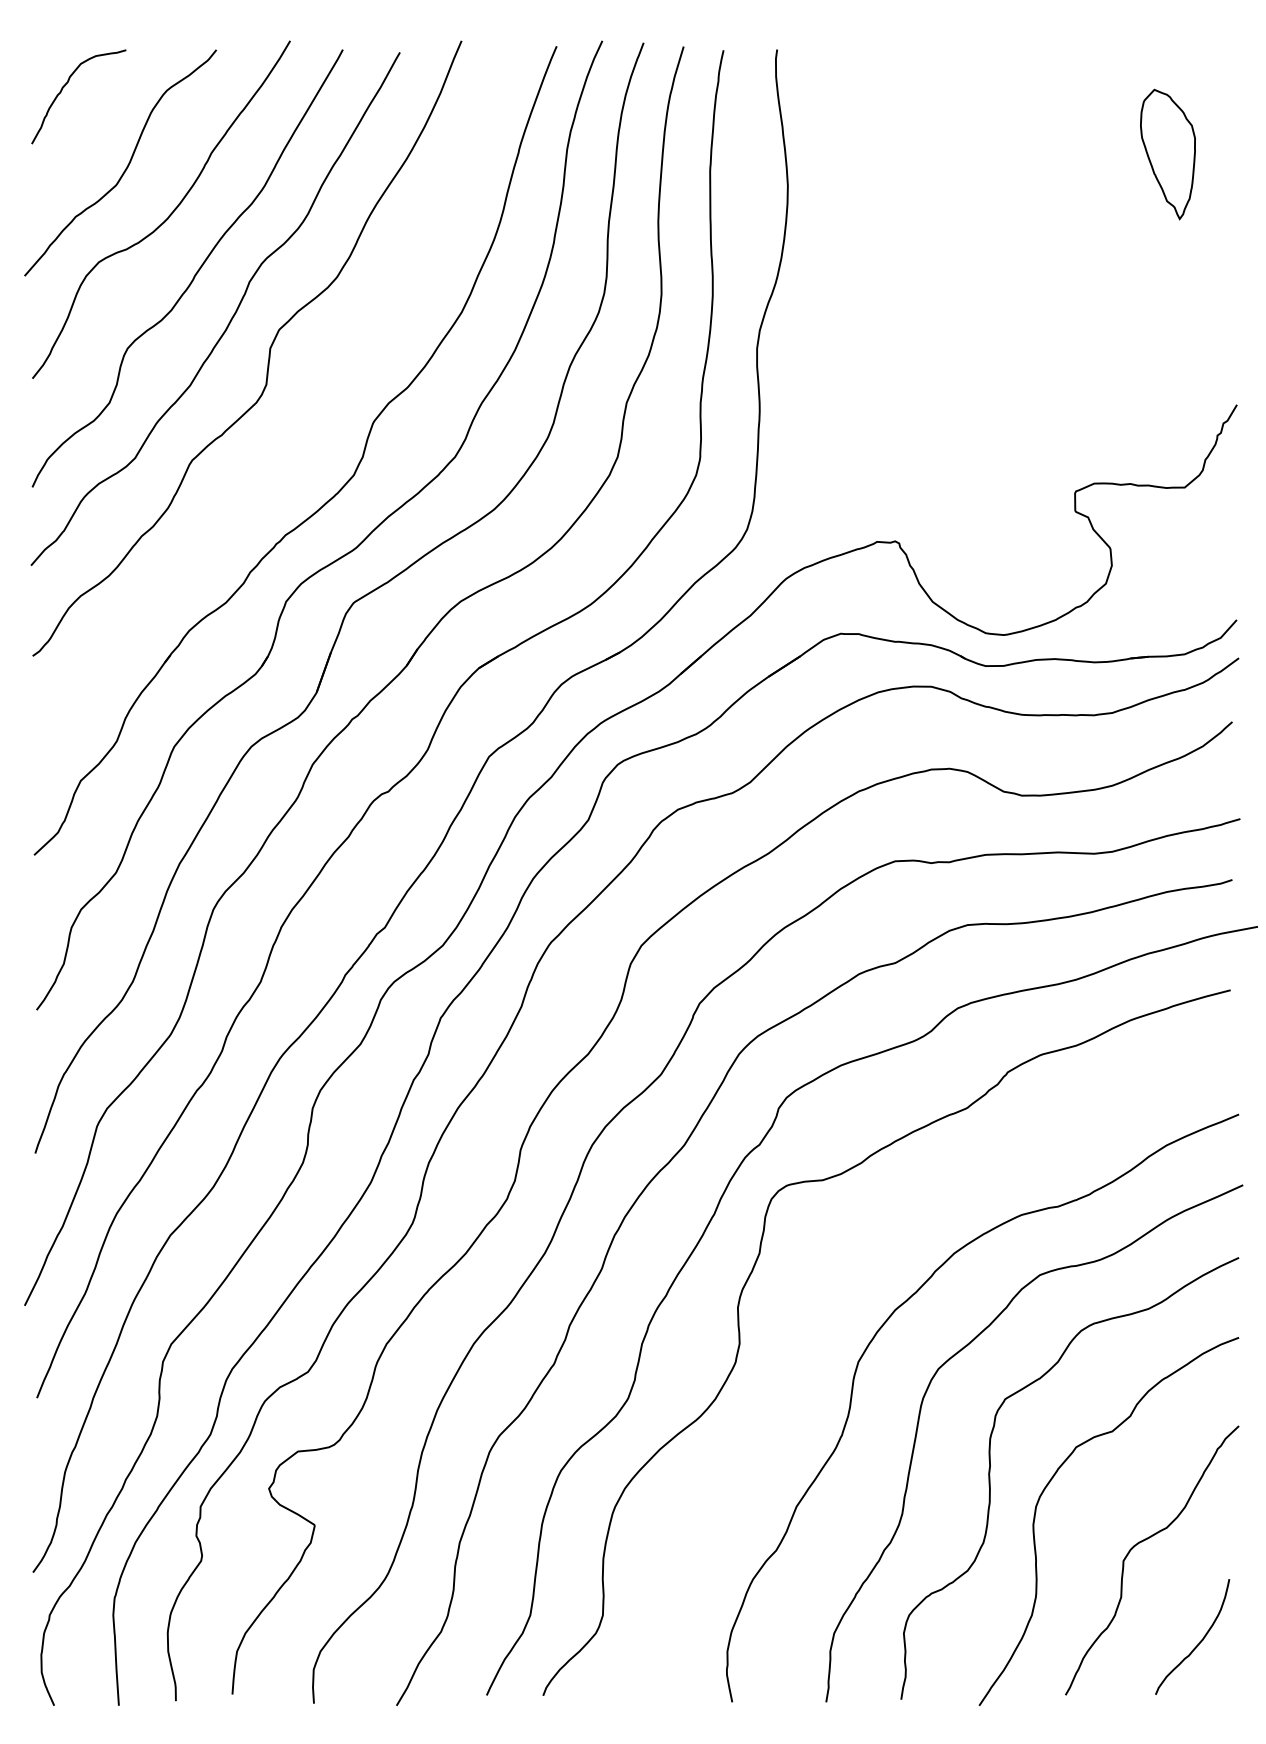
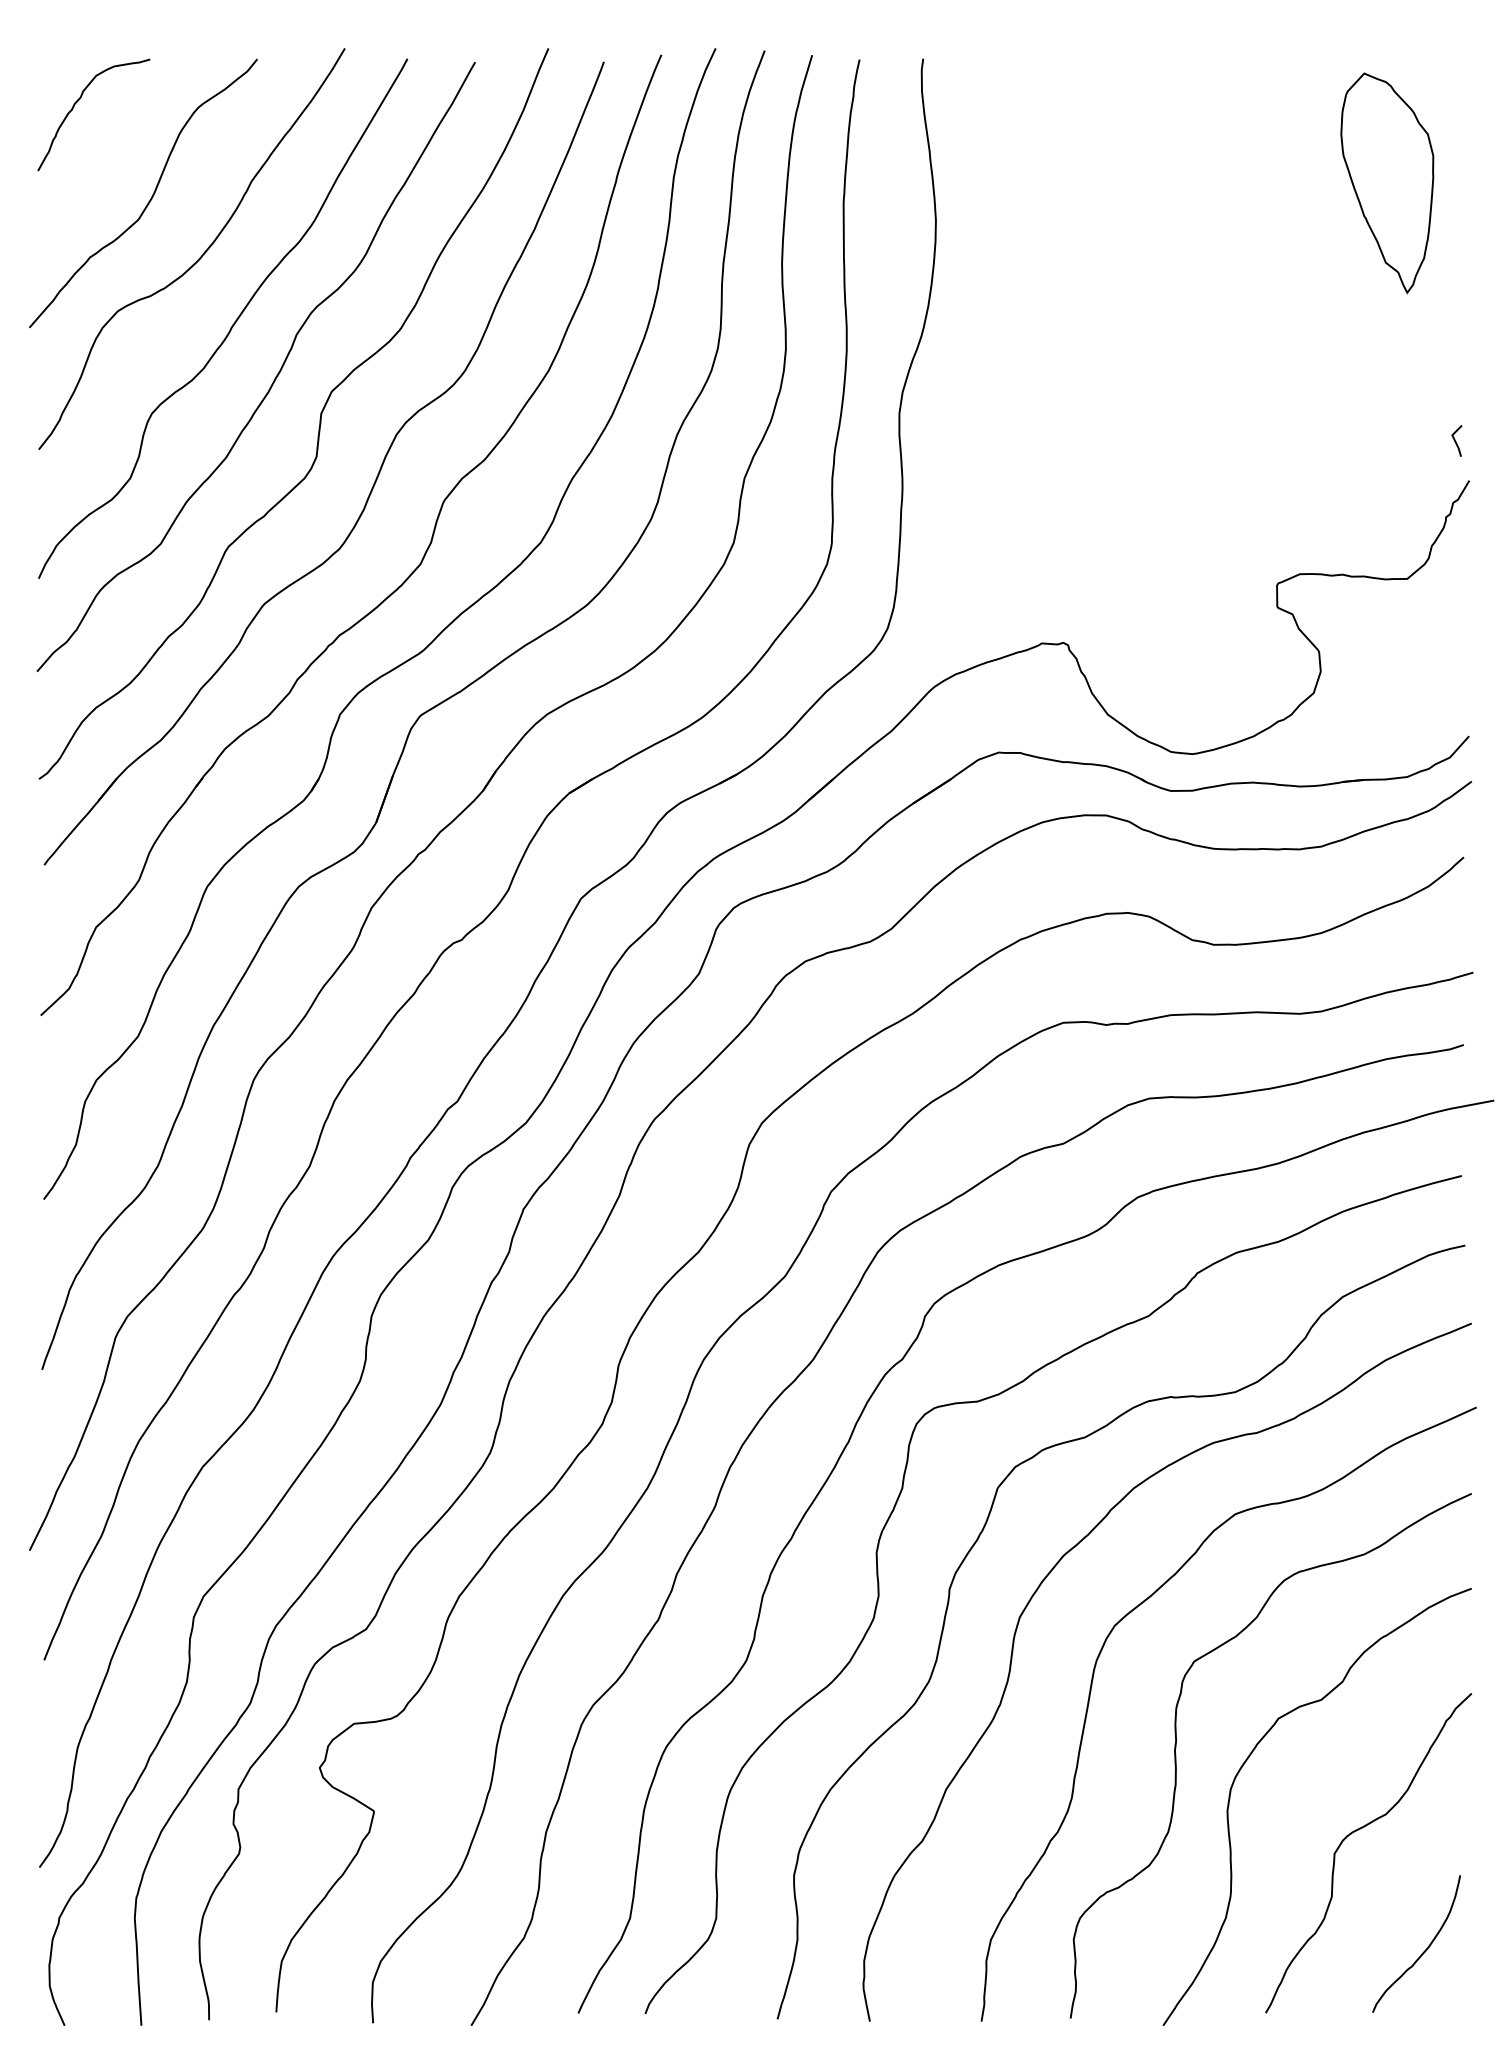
part: (1168, 154) -> (1387, 183), size x1.43
line: (1225, 371) -> (1455, 440), added
part: (313, 408) -> (372, 485), added
curve: (822, 1298) -> (977, 1541), added

